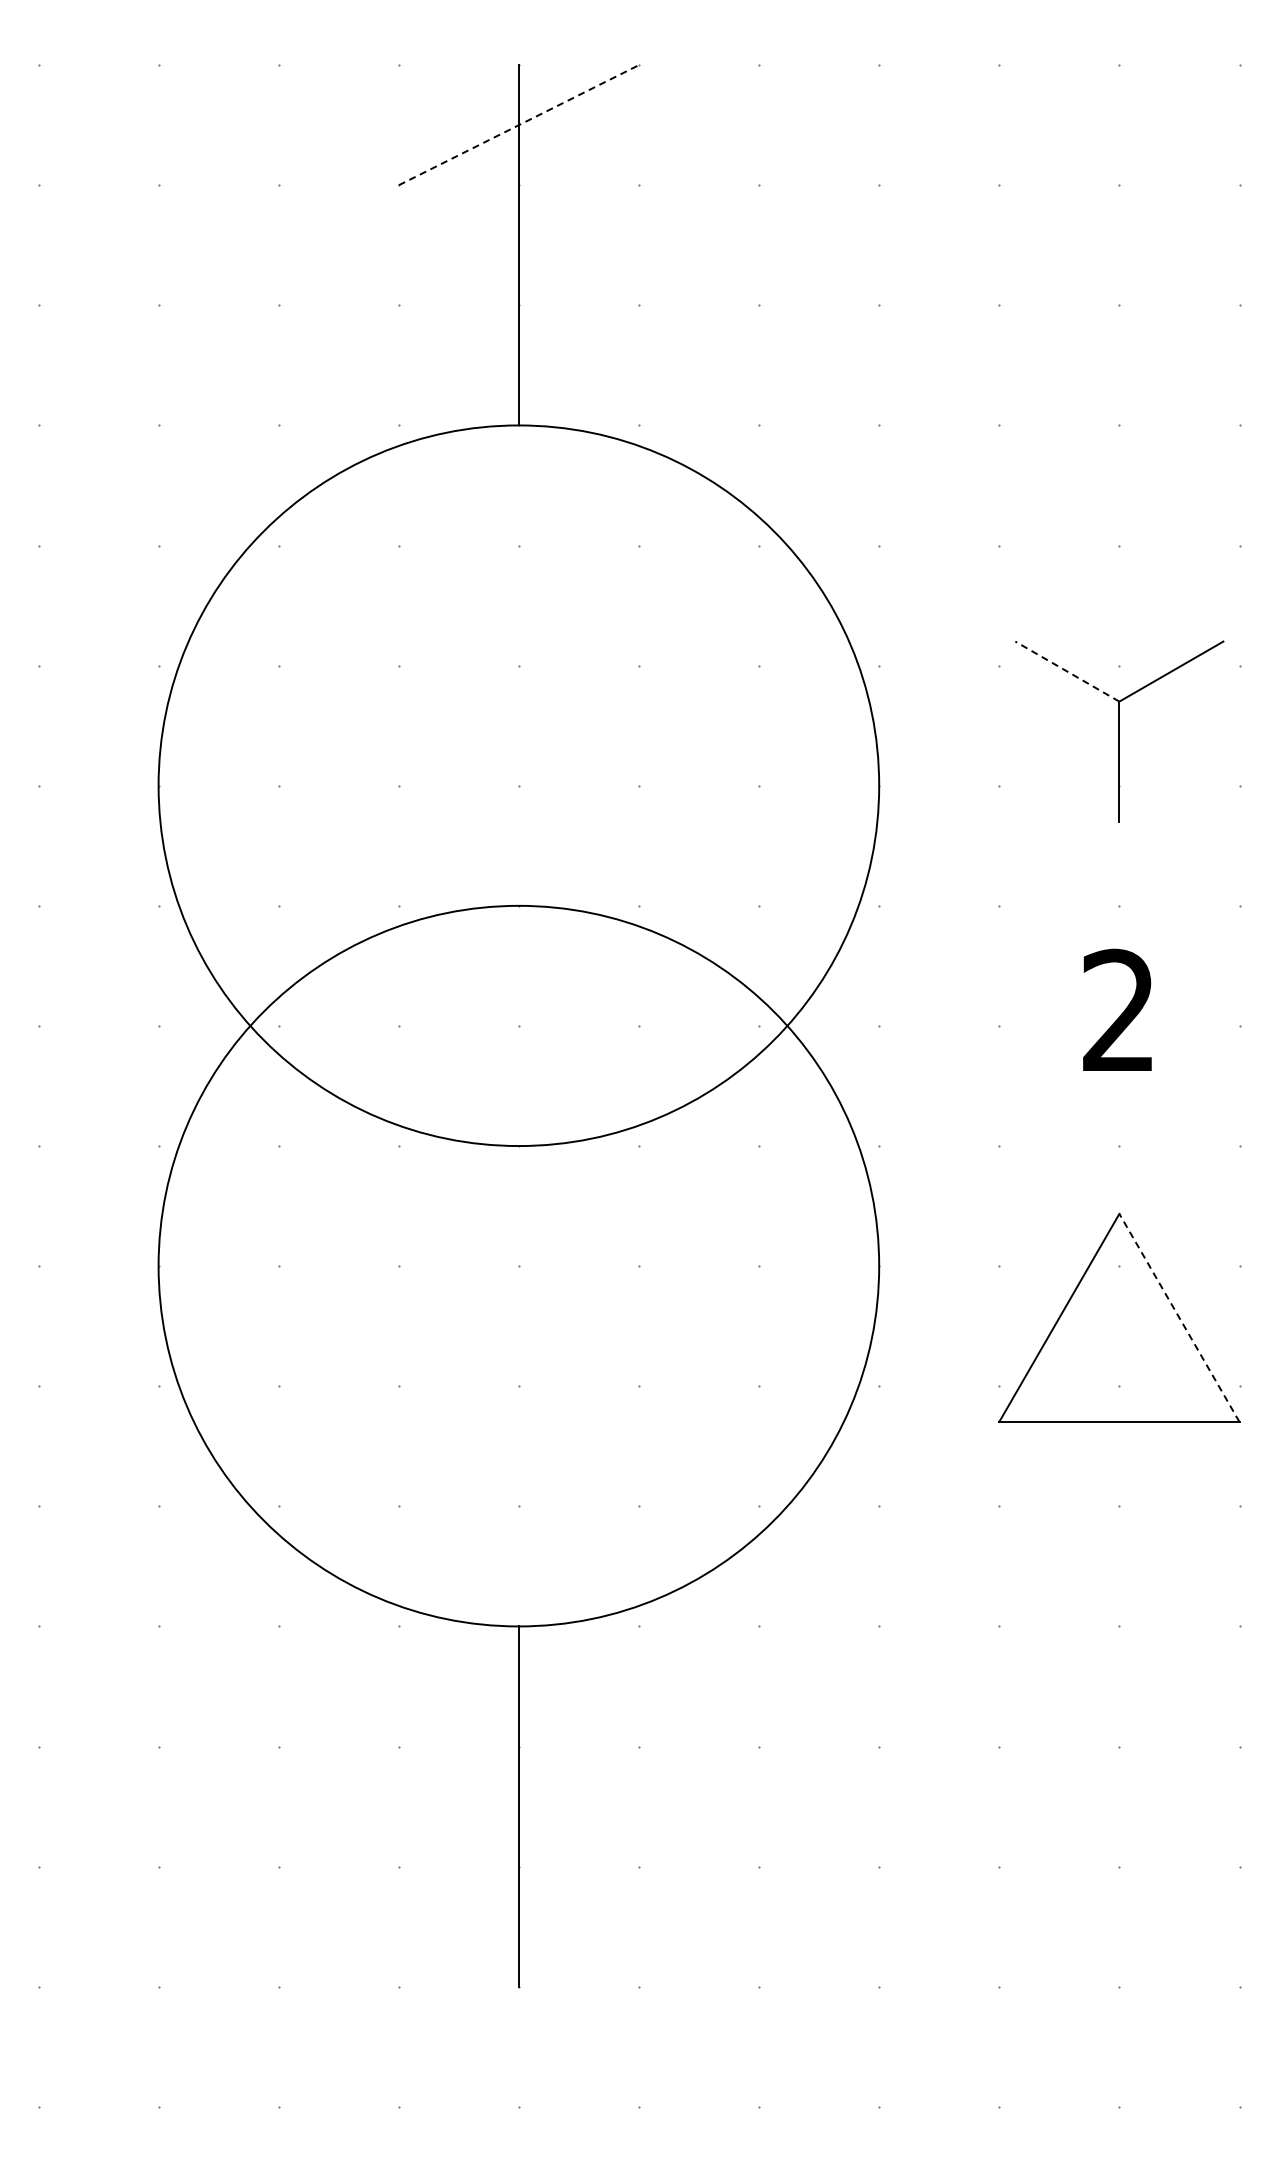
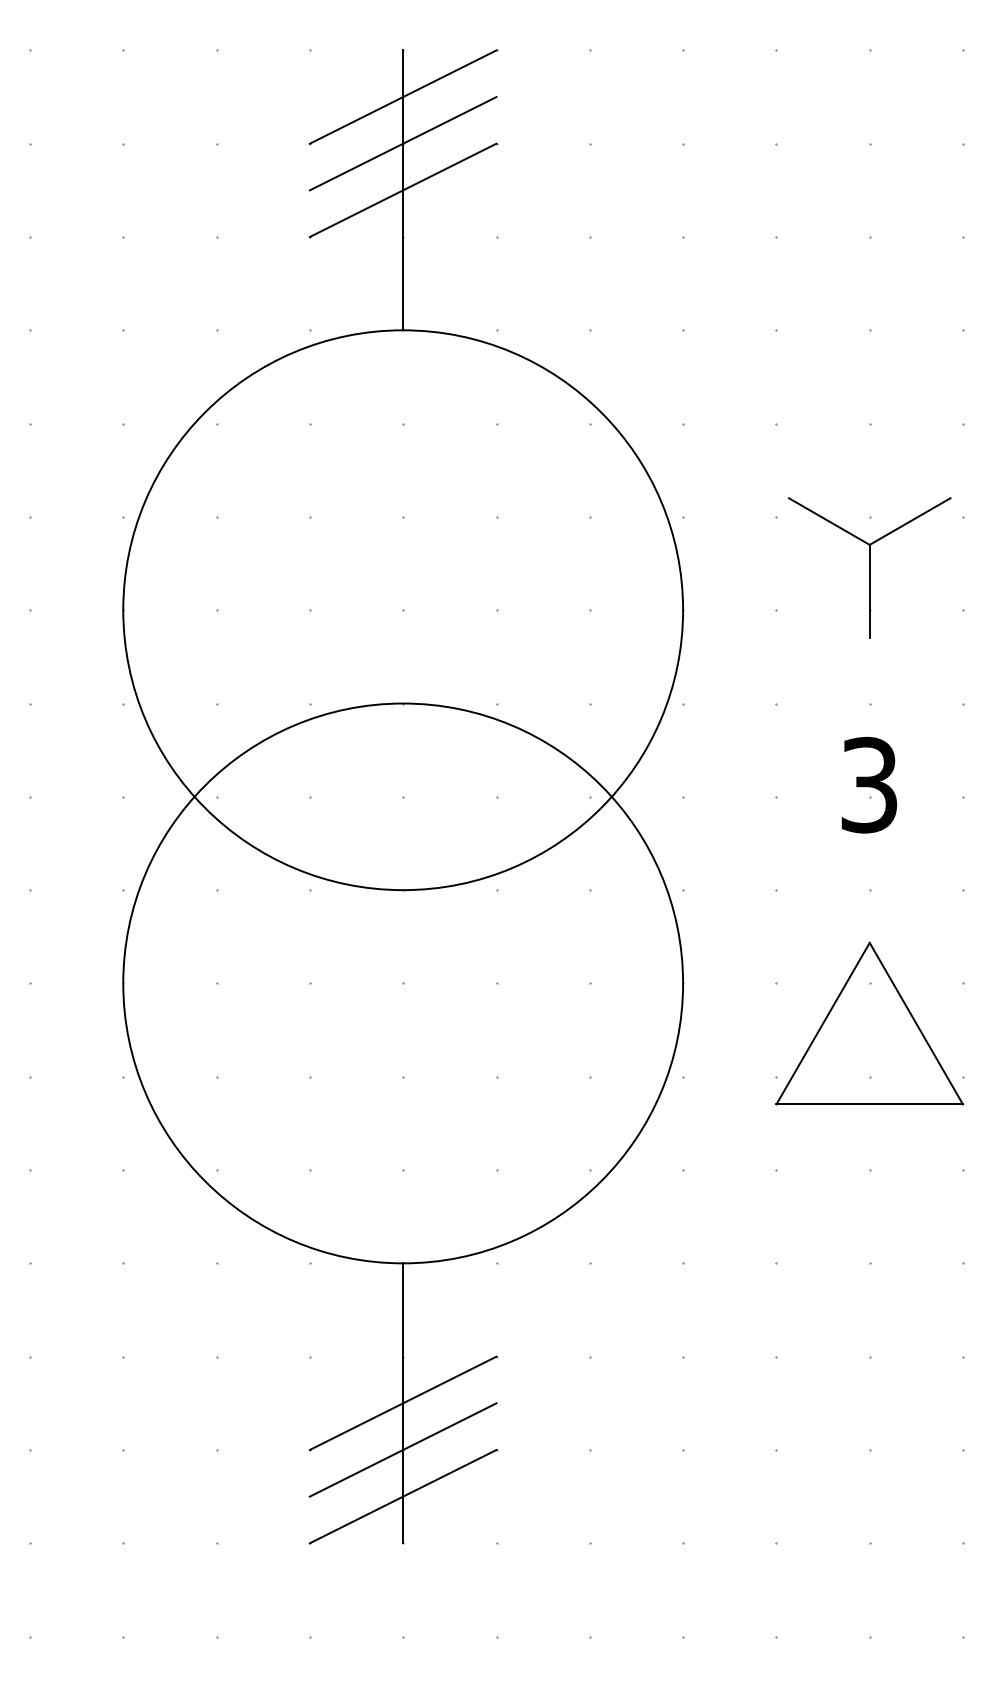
line: (519, 124) -> (403, 96), dashed -> solid
line: (518, 185) -> (402, 143), added
line: (518, 245) -> (402, 190), added
line: (1066, 671) -> (828, 521), dashed -> solid
text: (1118, 1010) -> (869, 784), 2 -> 3
line: (1179, 1317) -> (916, 1023), dashed -> solid
line: (518, 1806) -> (402, 1403), added
line: (518, 1866) -> (402, 1449), added
line: (518, 1926) -> (402, 1496), added

